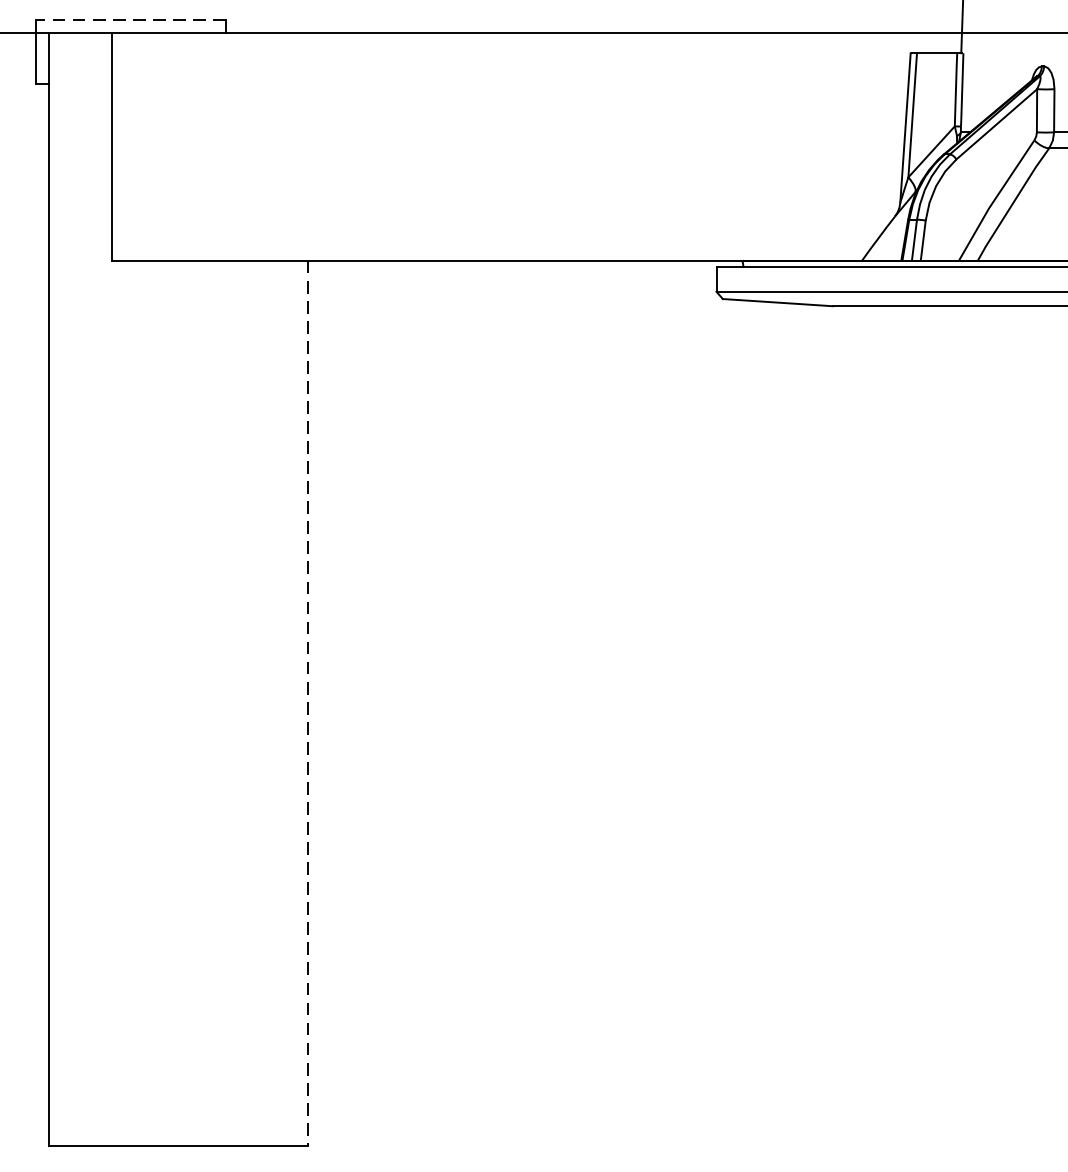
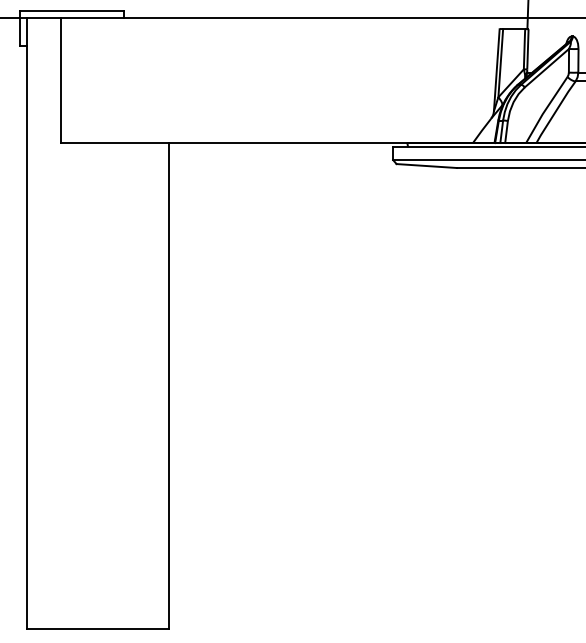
line: (130, 20) -> (71, 11), dashed -> solid
line: (308, 702) -> (169, 385), dashed -> solid

